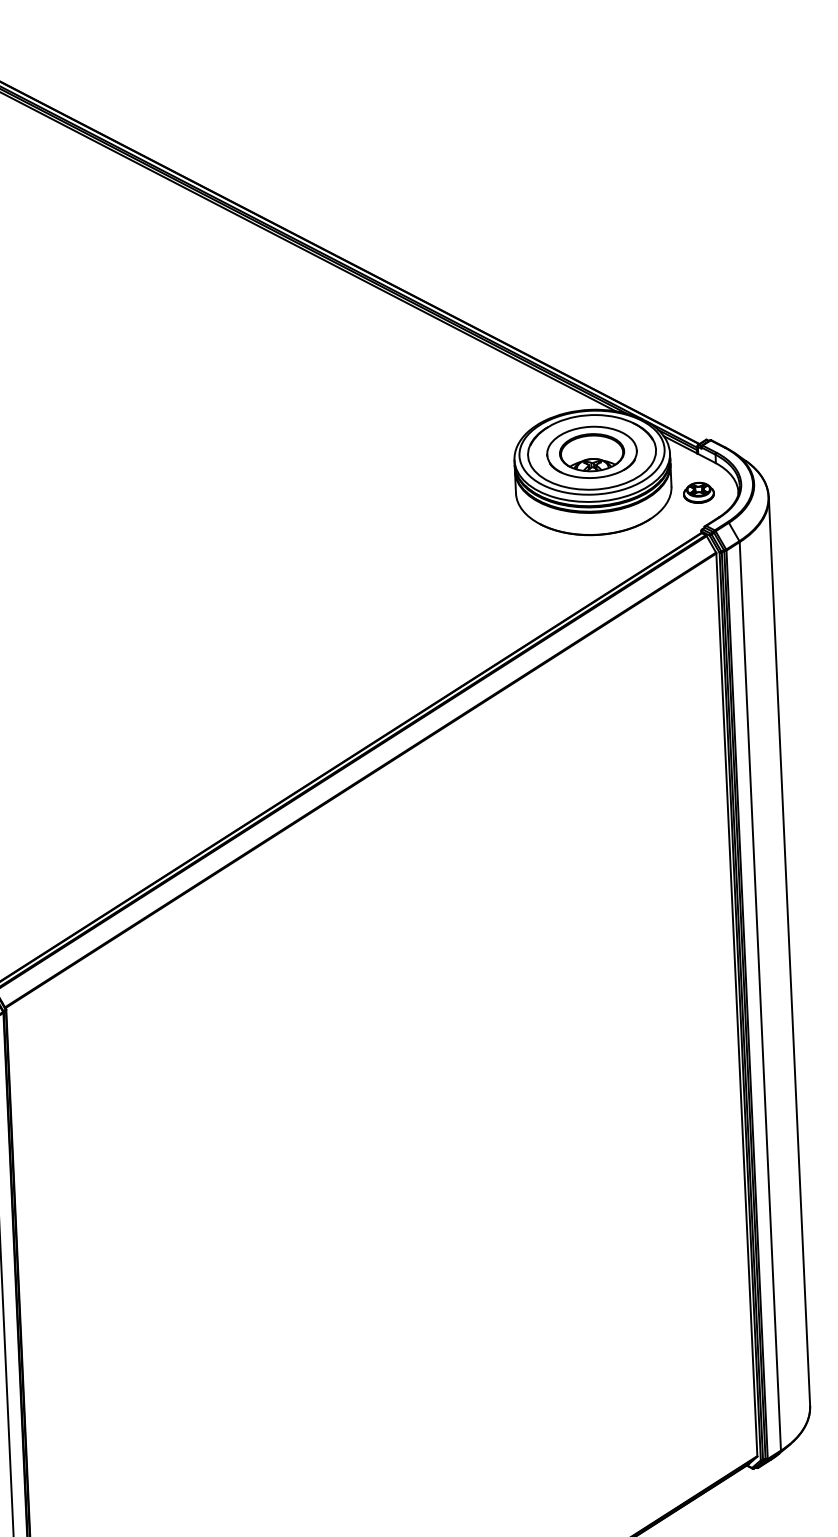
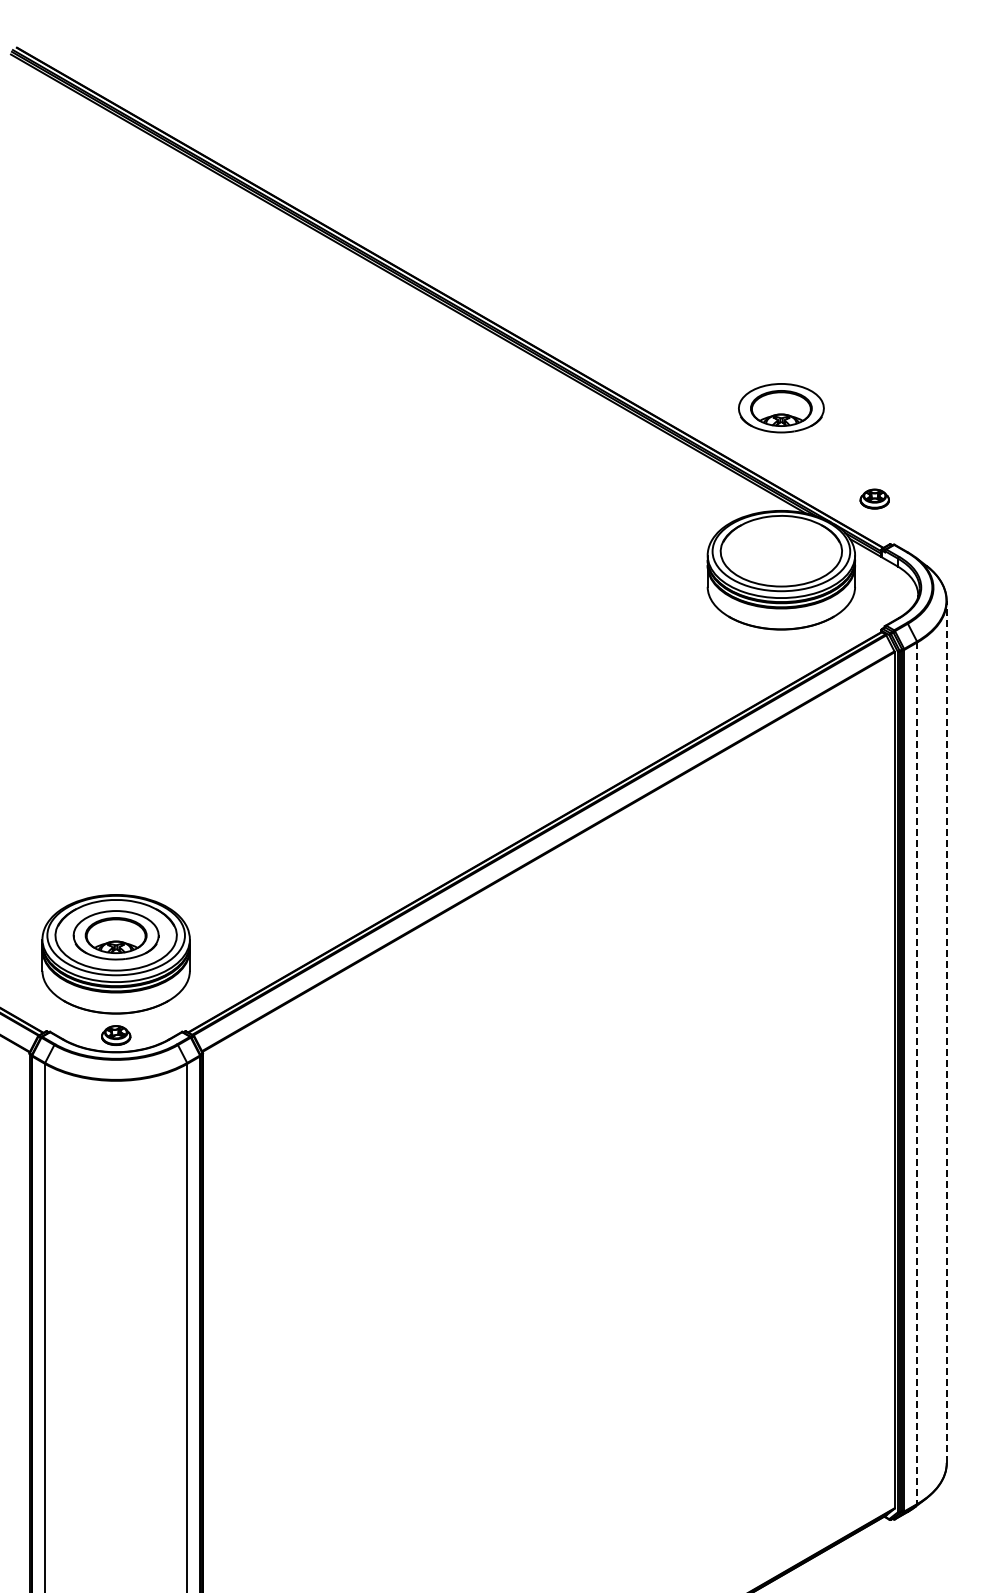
part: (592, 452) -> (781, 408), moved
part: (698, 492) -> (874, 498), moved
line: (789, 952) -> (946, 1032), solid -> dashed
line: (760, 996) -> (917, 1073), solid -> dashed

